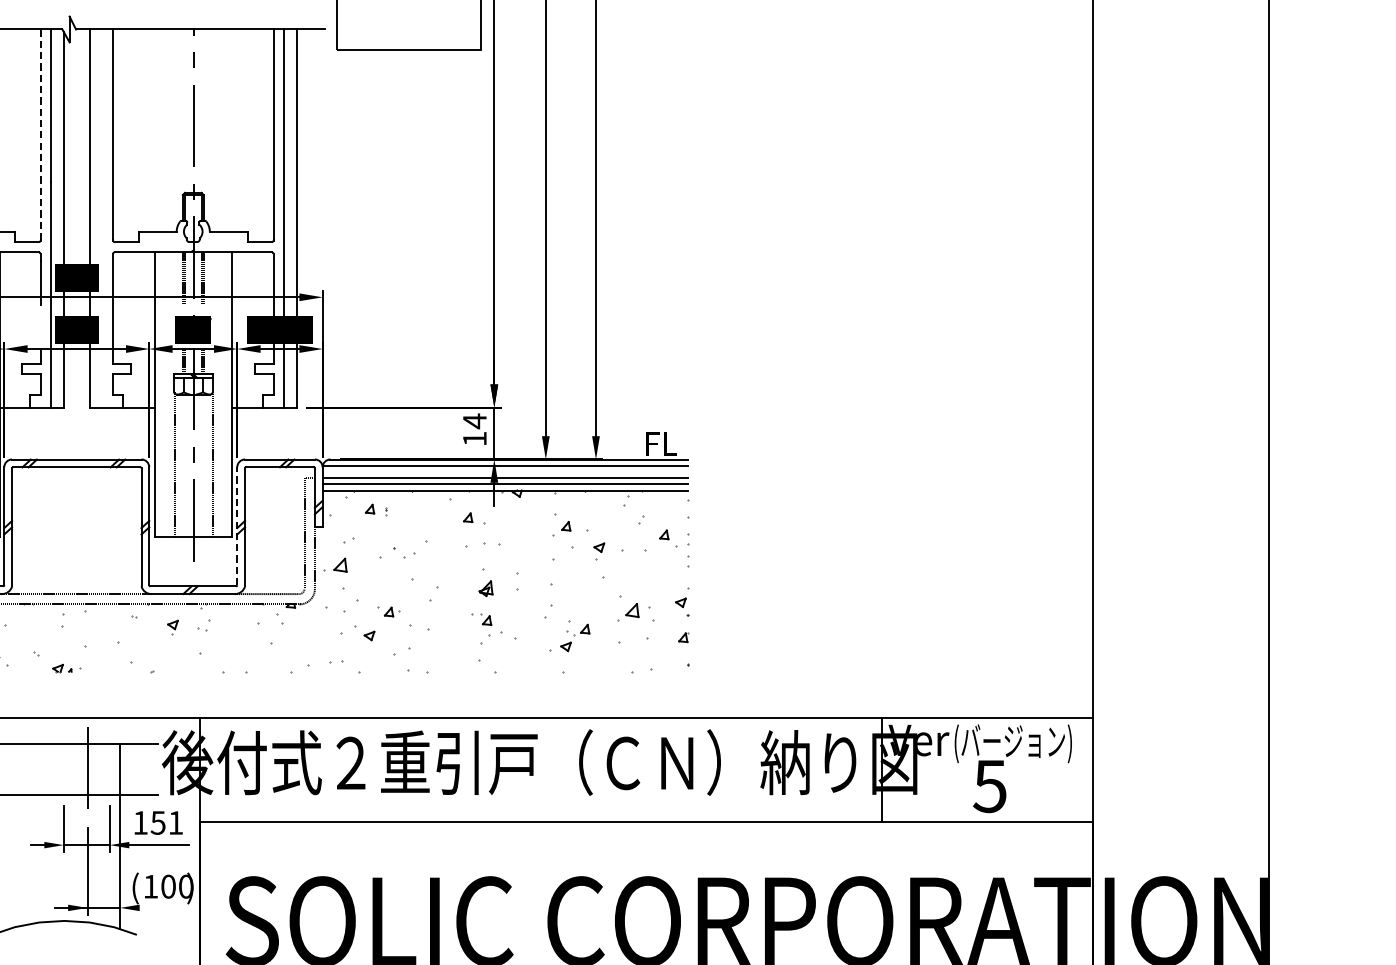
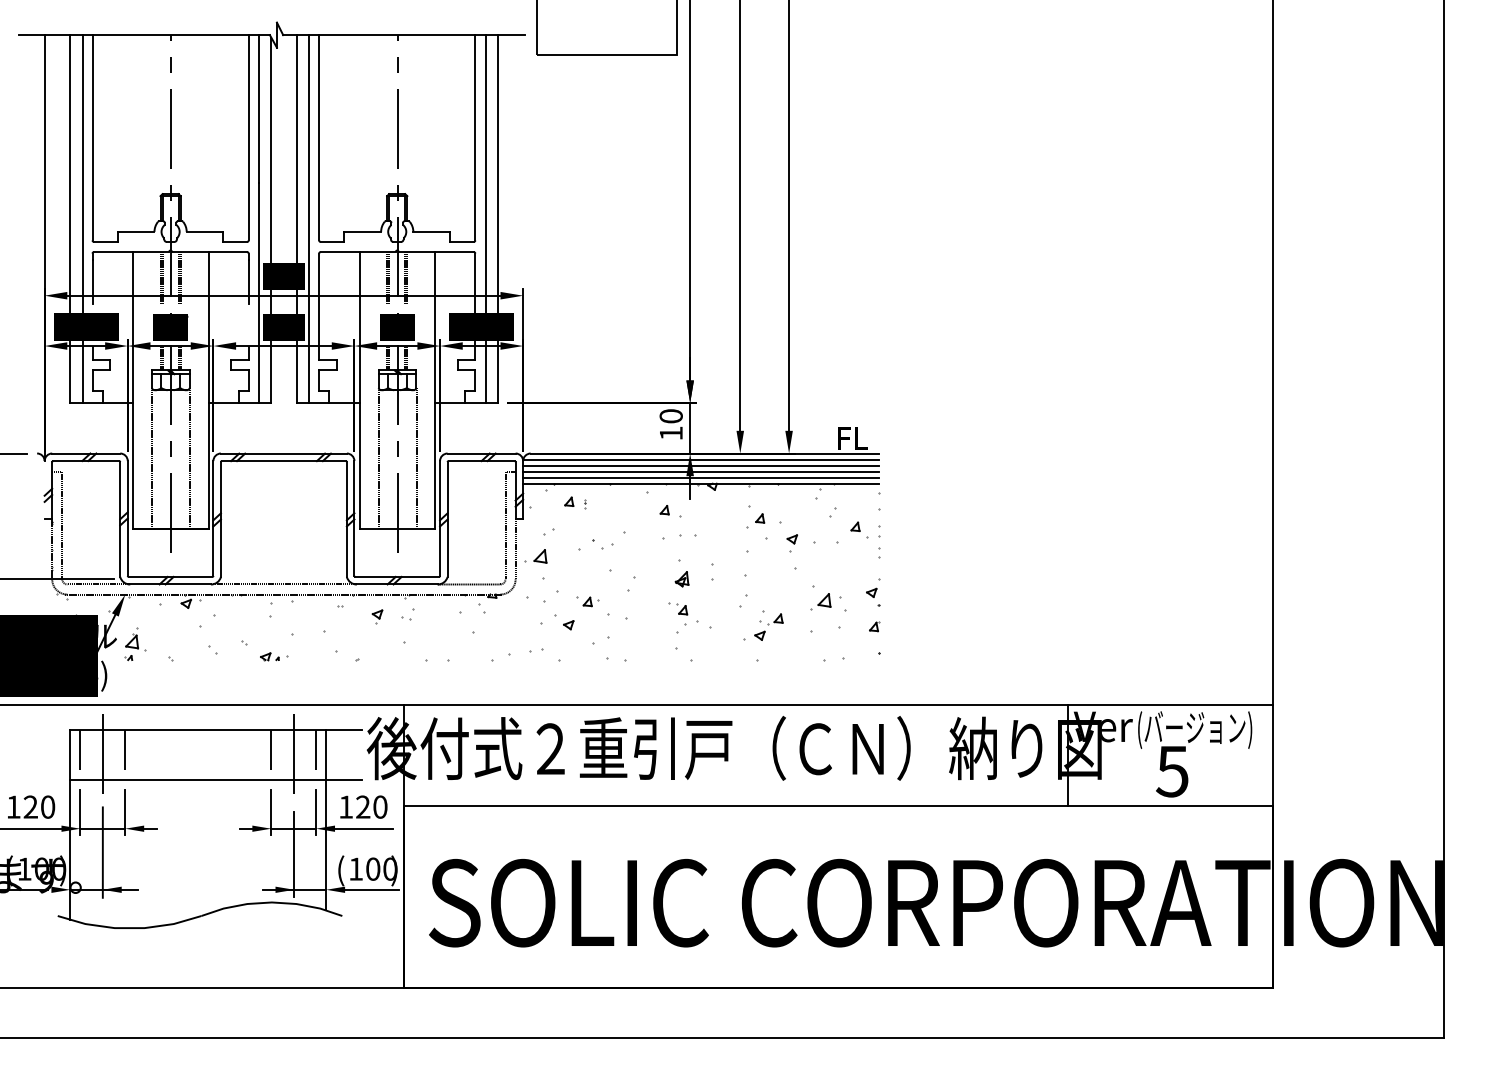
line: (40, 134) -> (248, 137), dashed -> solid
line: (103, 218) -> (309, 219), added
text: (474, 421) -> (670, 416), 14 -> 10
line: (504, 471) -> (700, 465), added
line: (237, 526) -> (440, 518), dashed -> solid
line: (64, 763) -> (271, 749), added
line: (110, 763) -> (316, 749), added
text: (166, 822) -> (371, 806), 151 -> 120
line: (163, 907) -> (368, 889), added

